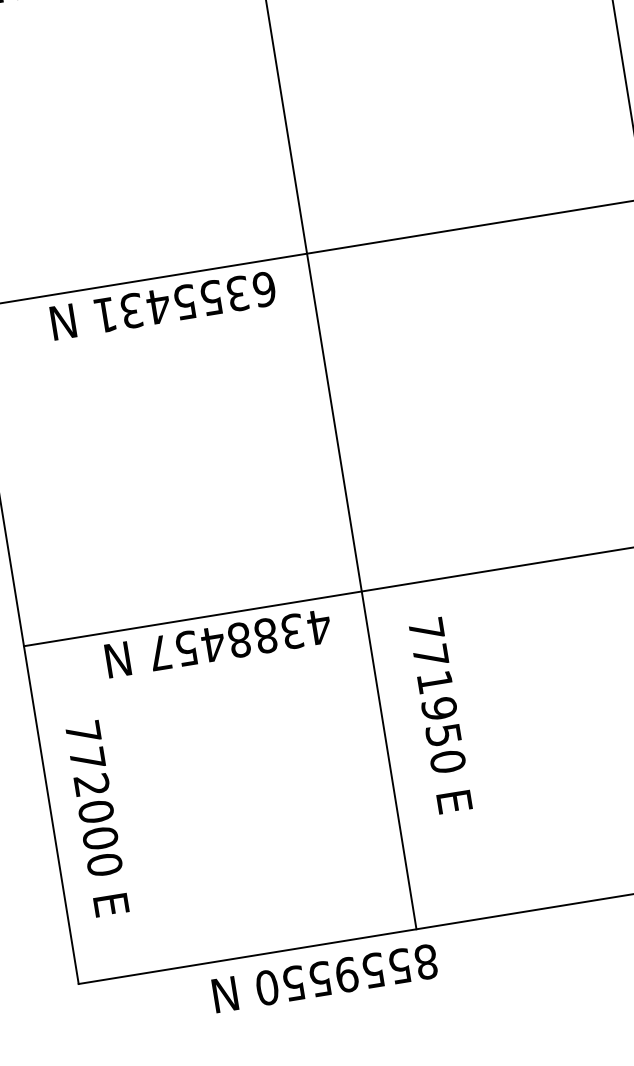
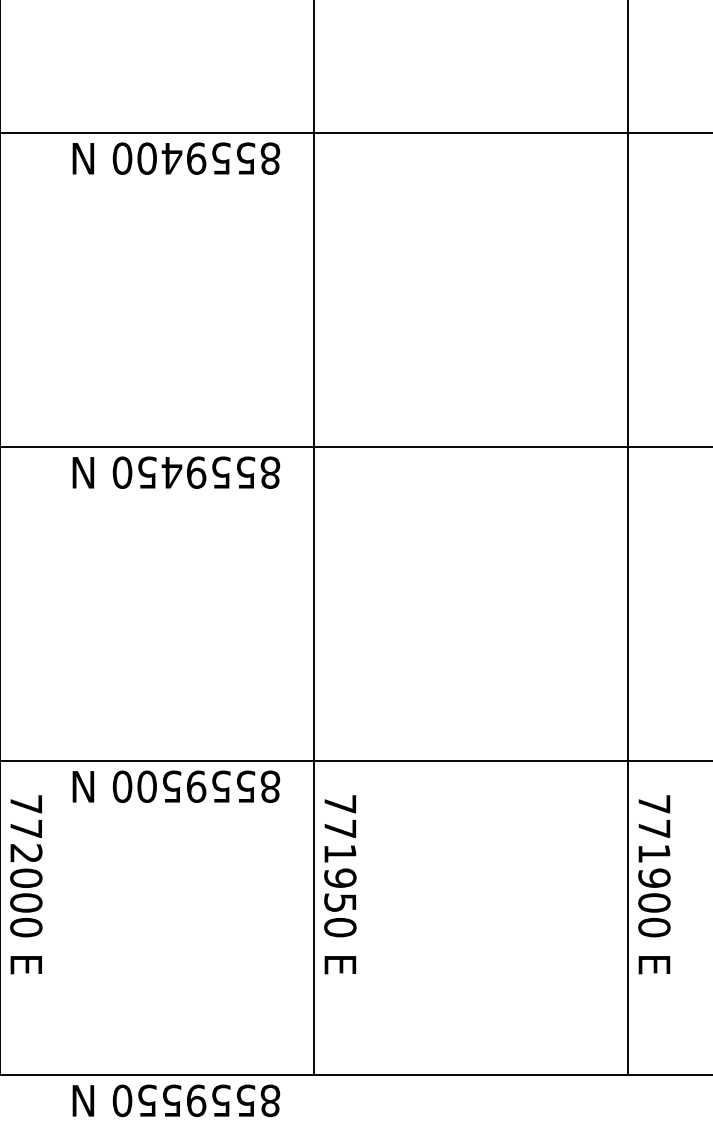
text: (184, 302) -> (196, 472), 6355431 -> 8559450
text: (239, 639) -> (196, 786), 4388457 -> 8559500
text: (440, 715) -> (340, 884), moved
text: (97, 818) -> (26, 884), moved
text: (325, 978) -> (176, 1100), moved

